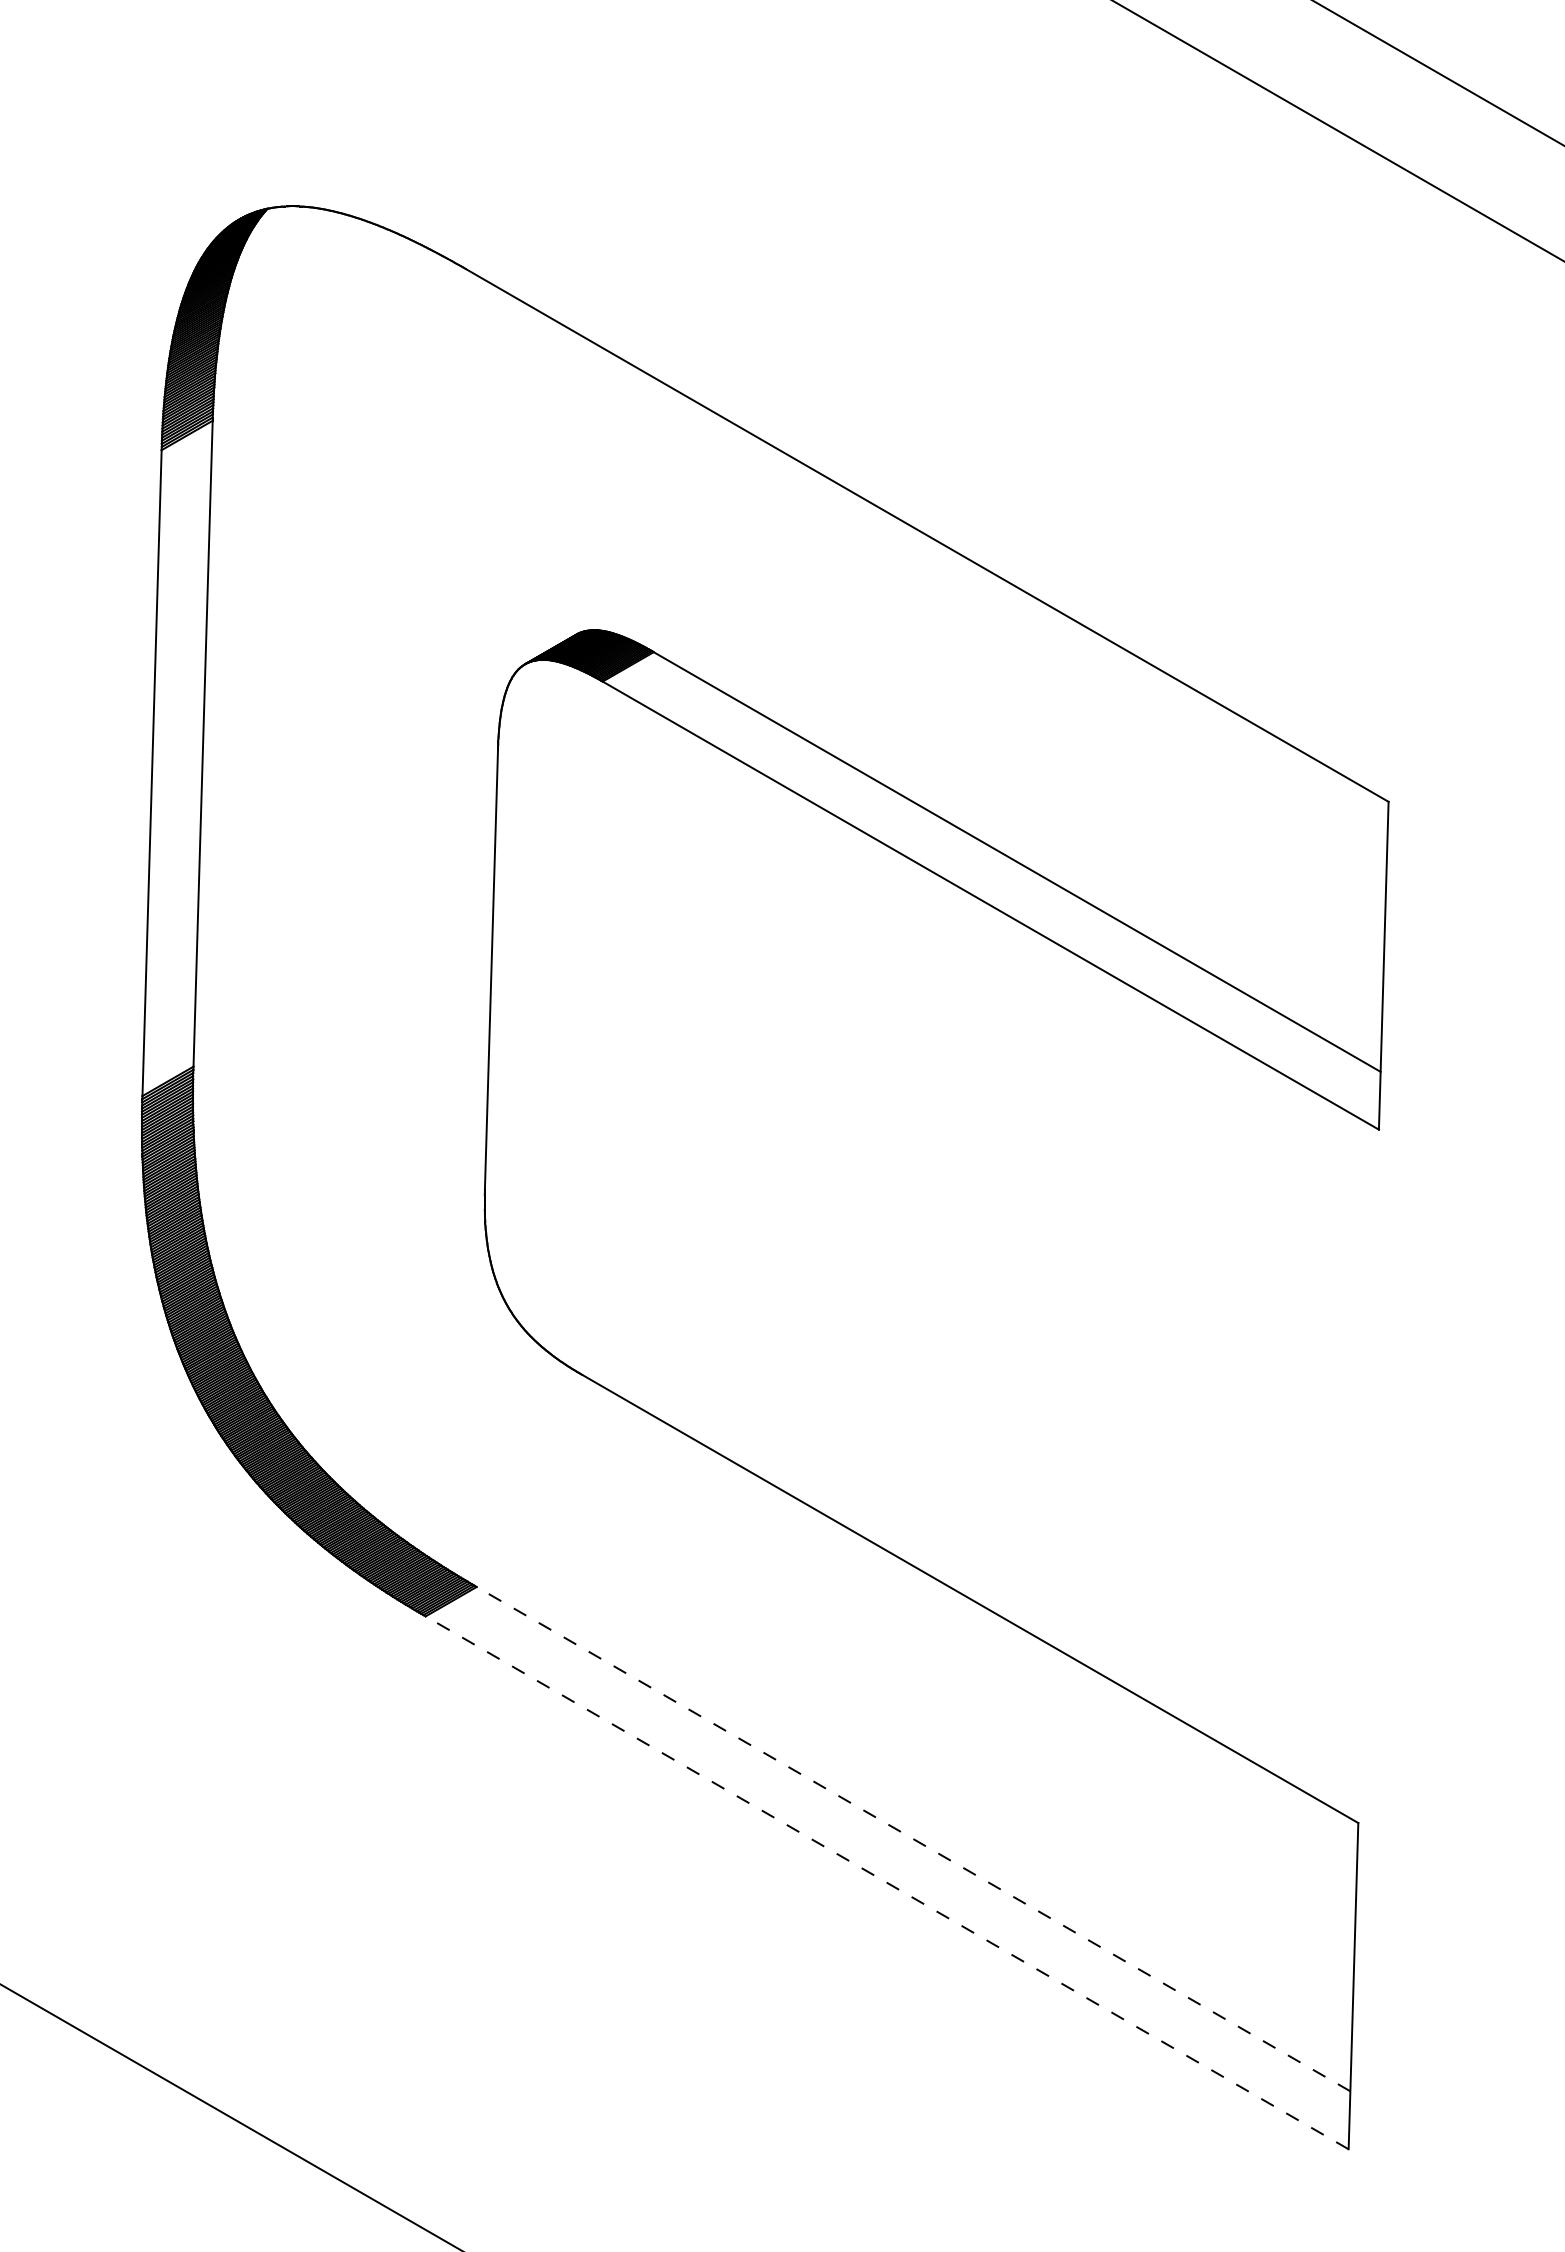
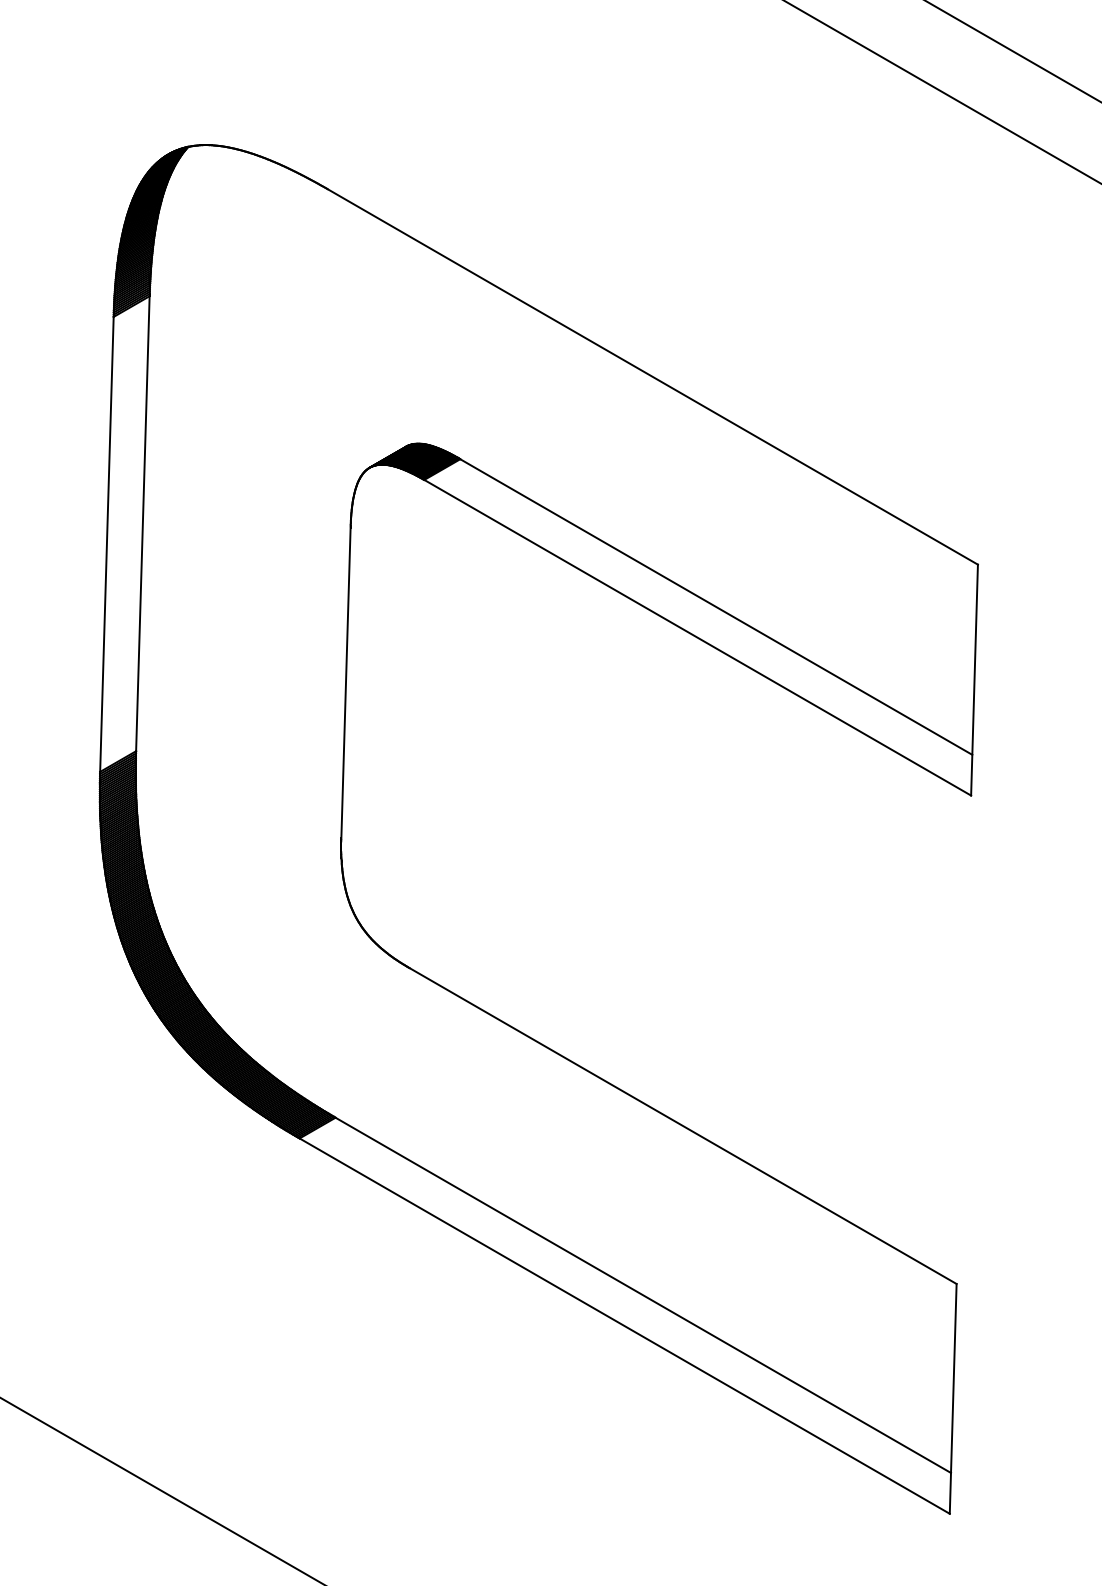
line: (913, 1838) -> (643, 1294), dashed -> solid
line: (887, 1882) -> (624, 1325), dashed -> solid

